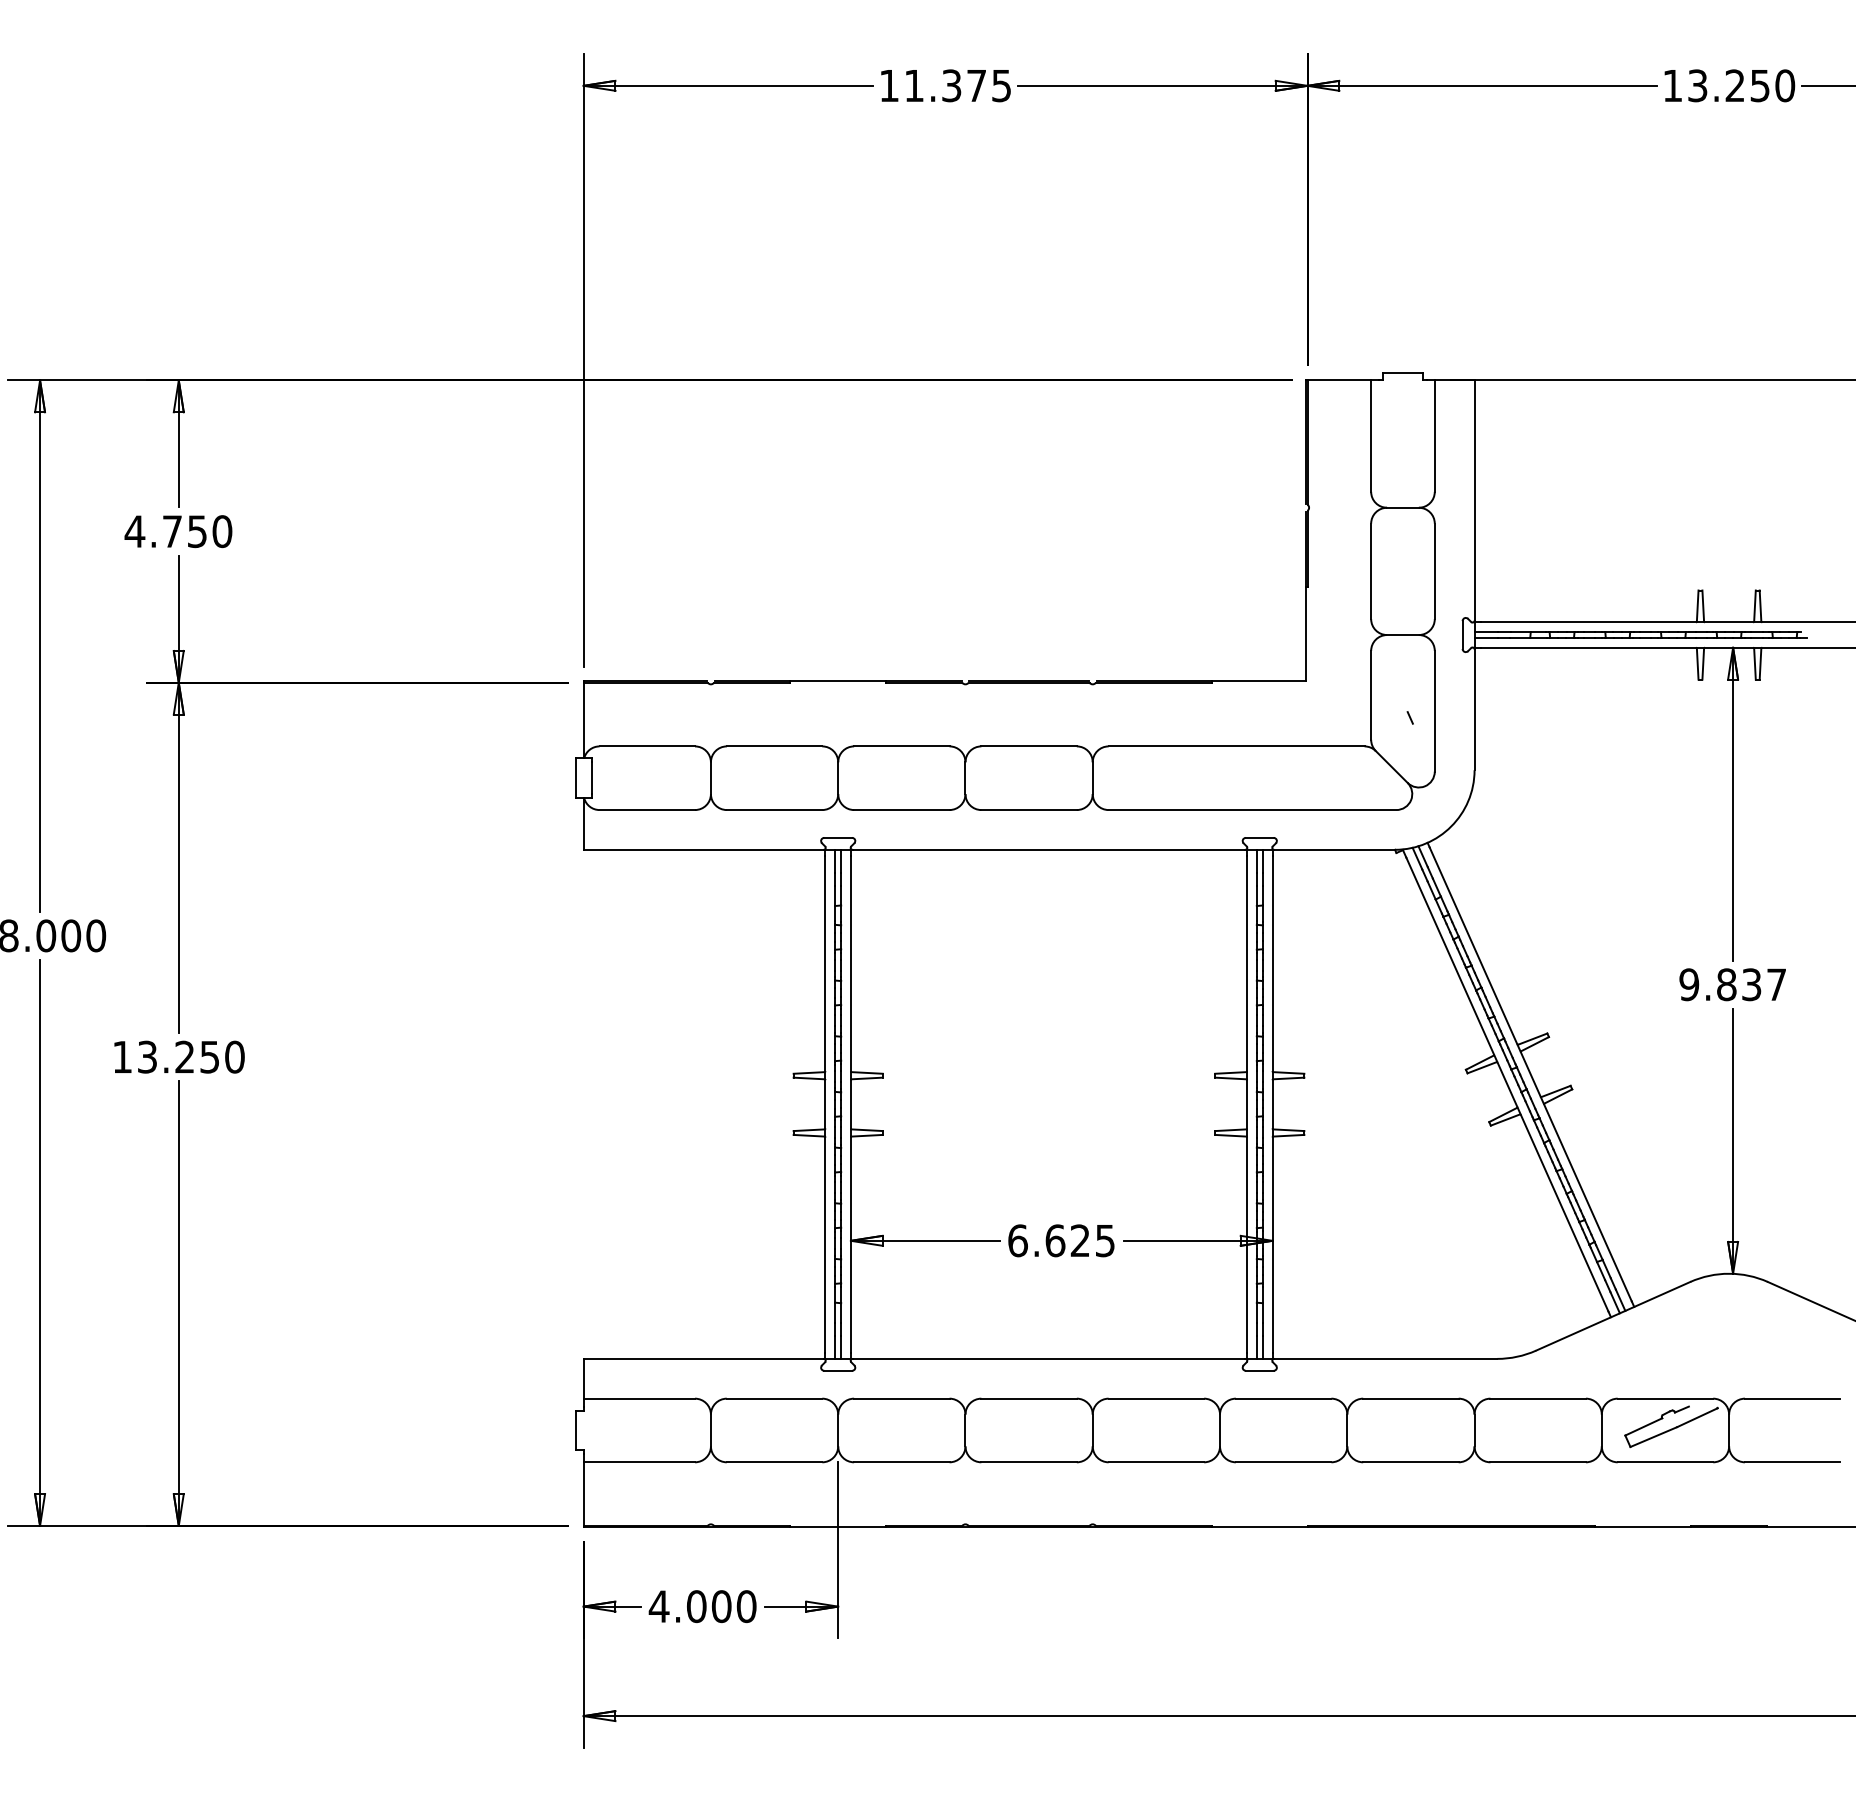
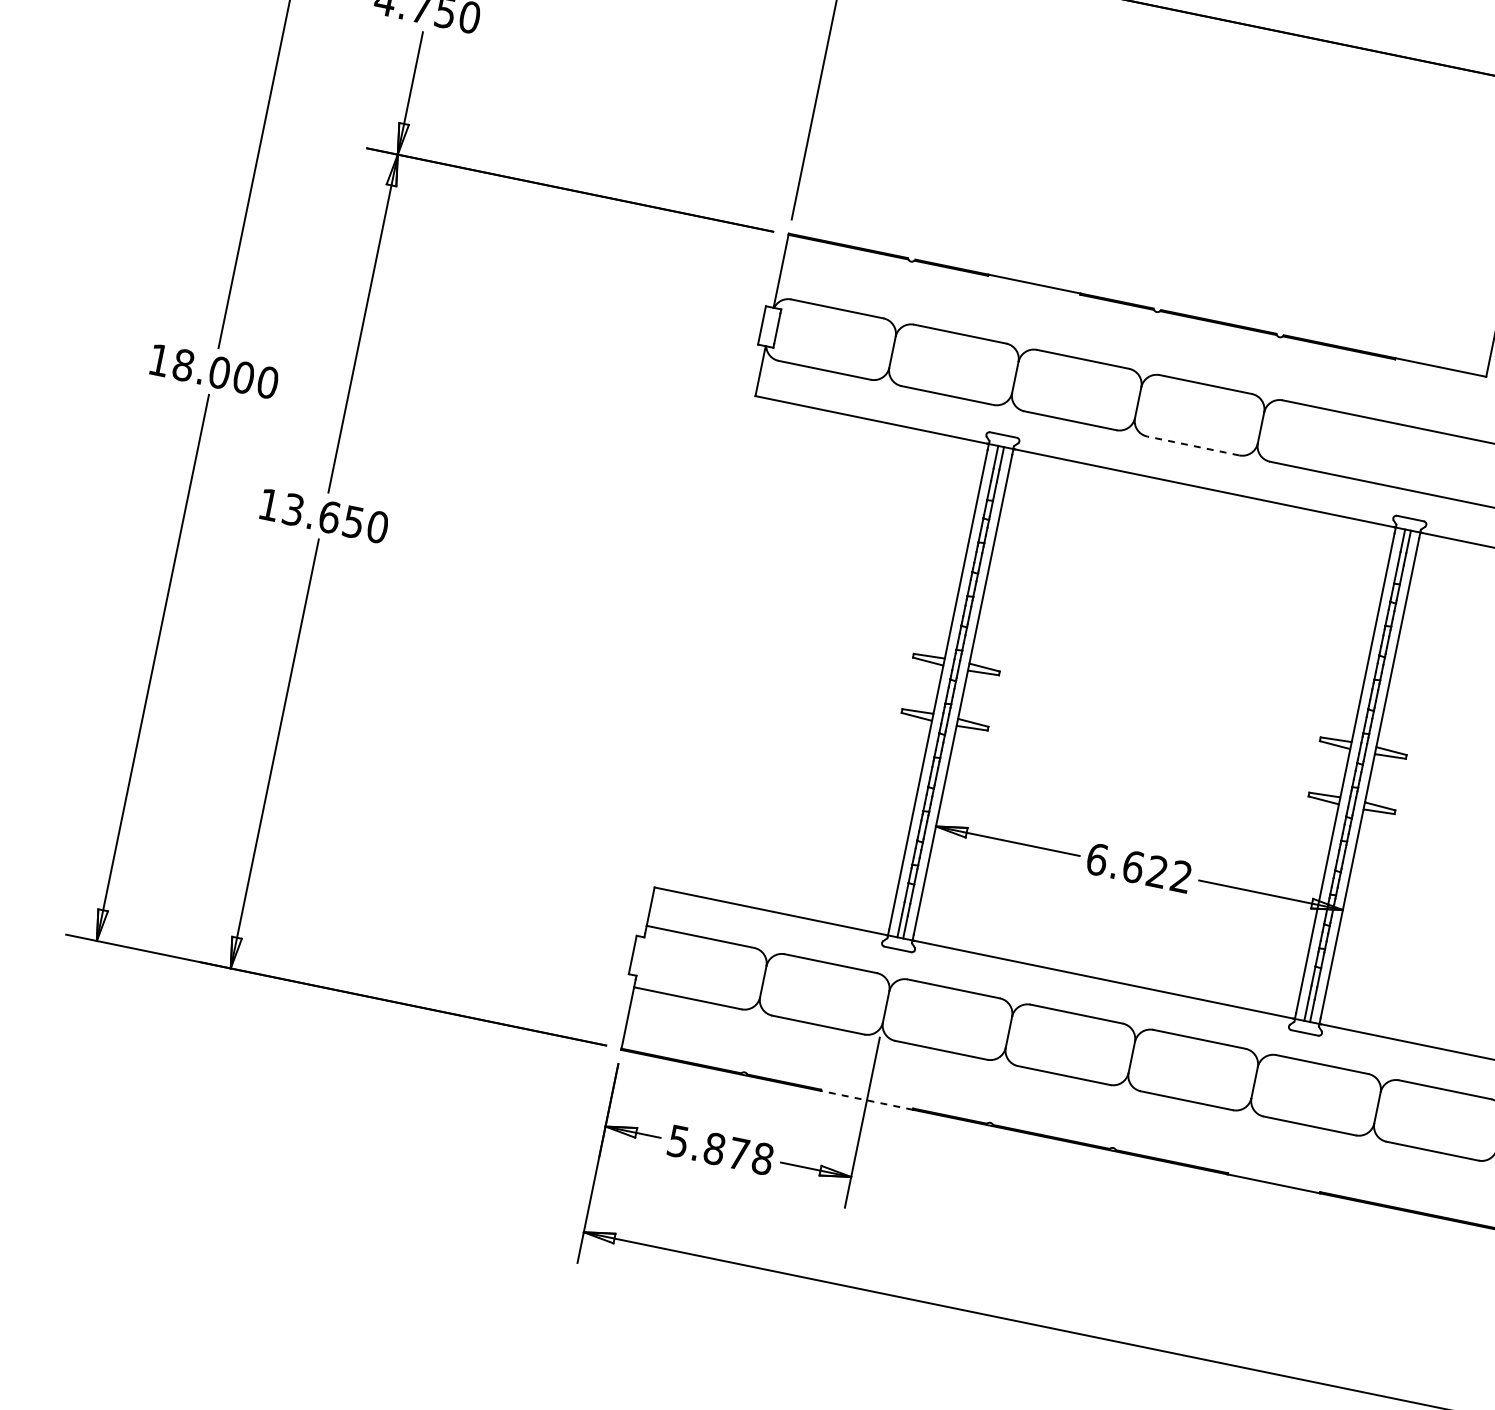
line: (1029, 810) -> (1193, 446), solid -> dashed
text: (184, 1056) -> (329, 516), 13.250 -> 13.650
text: (1104, 1240) -> (1180, 876), 6.625 -> 6.622
line: (838, 1527) -> (867, 1100), solid -> dashed
text: (702, 1606) -> (720, 1149), 4.000 -> 5.878

